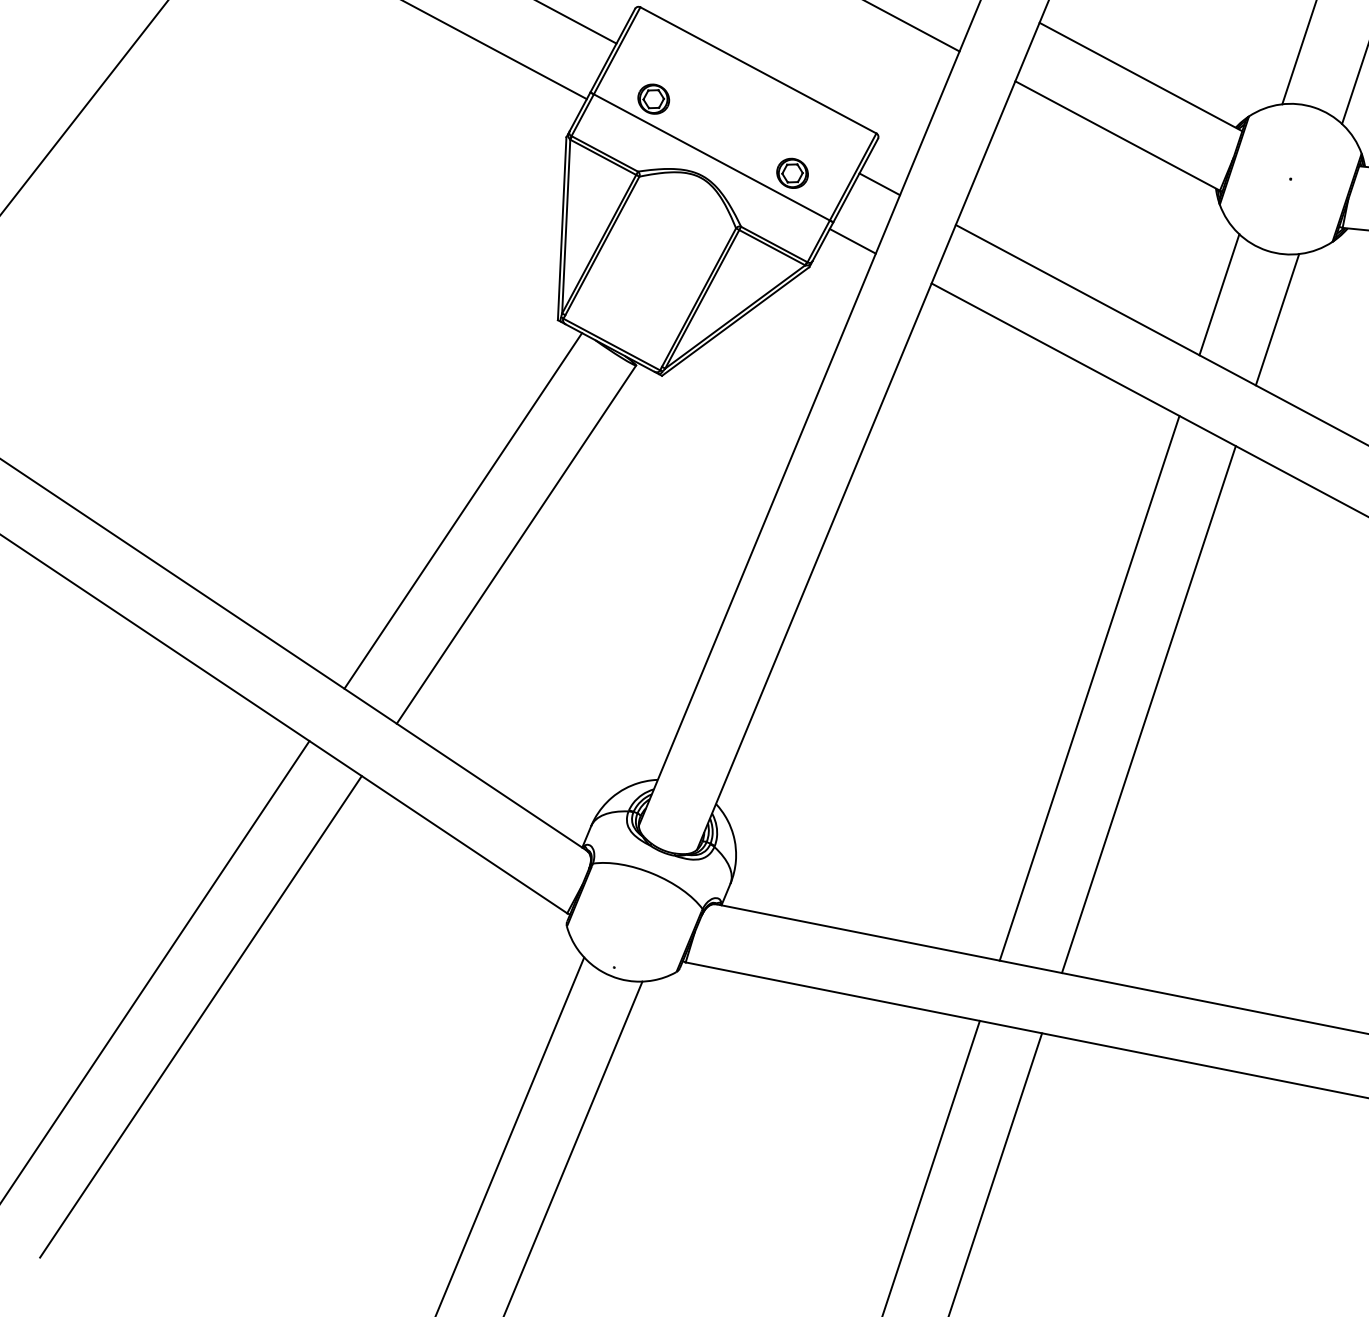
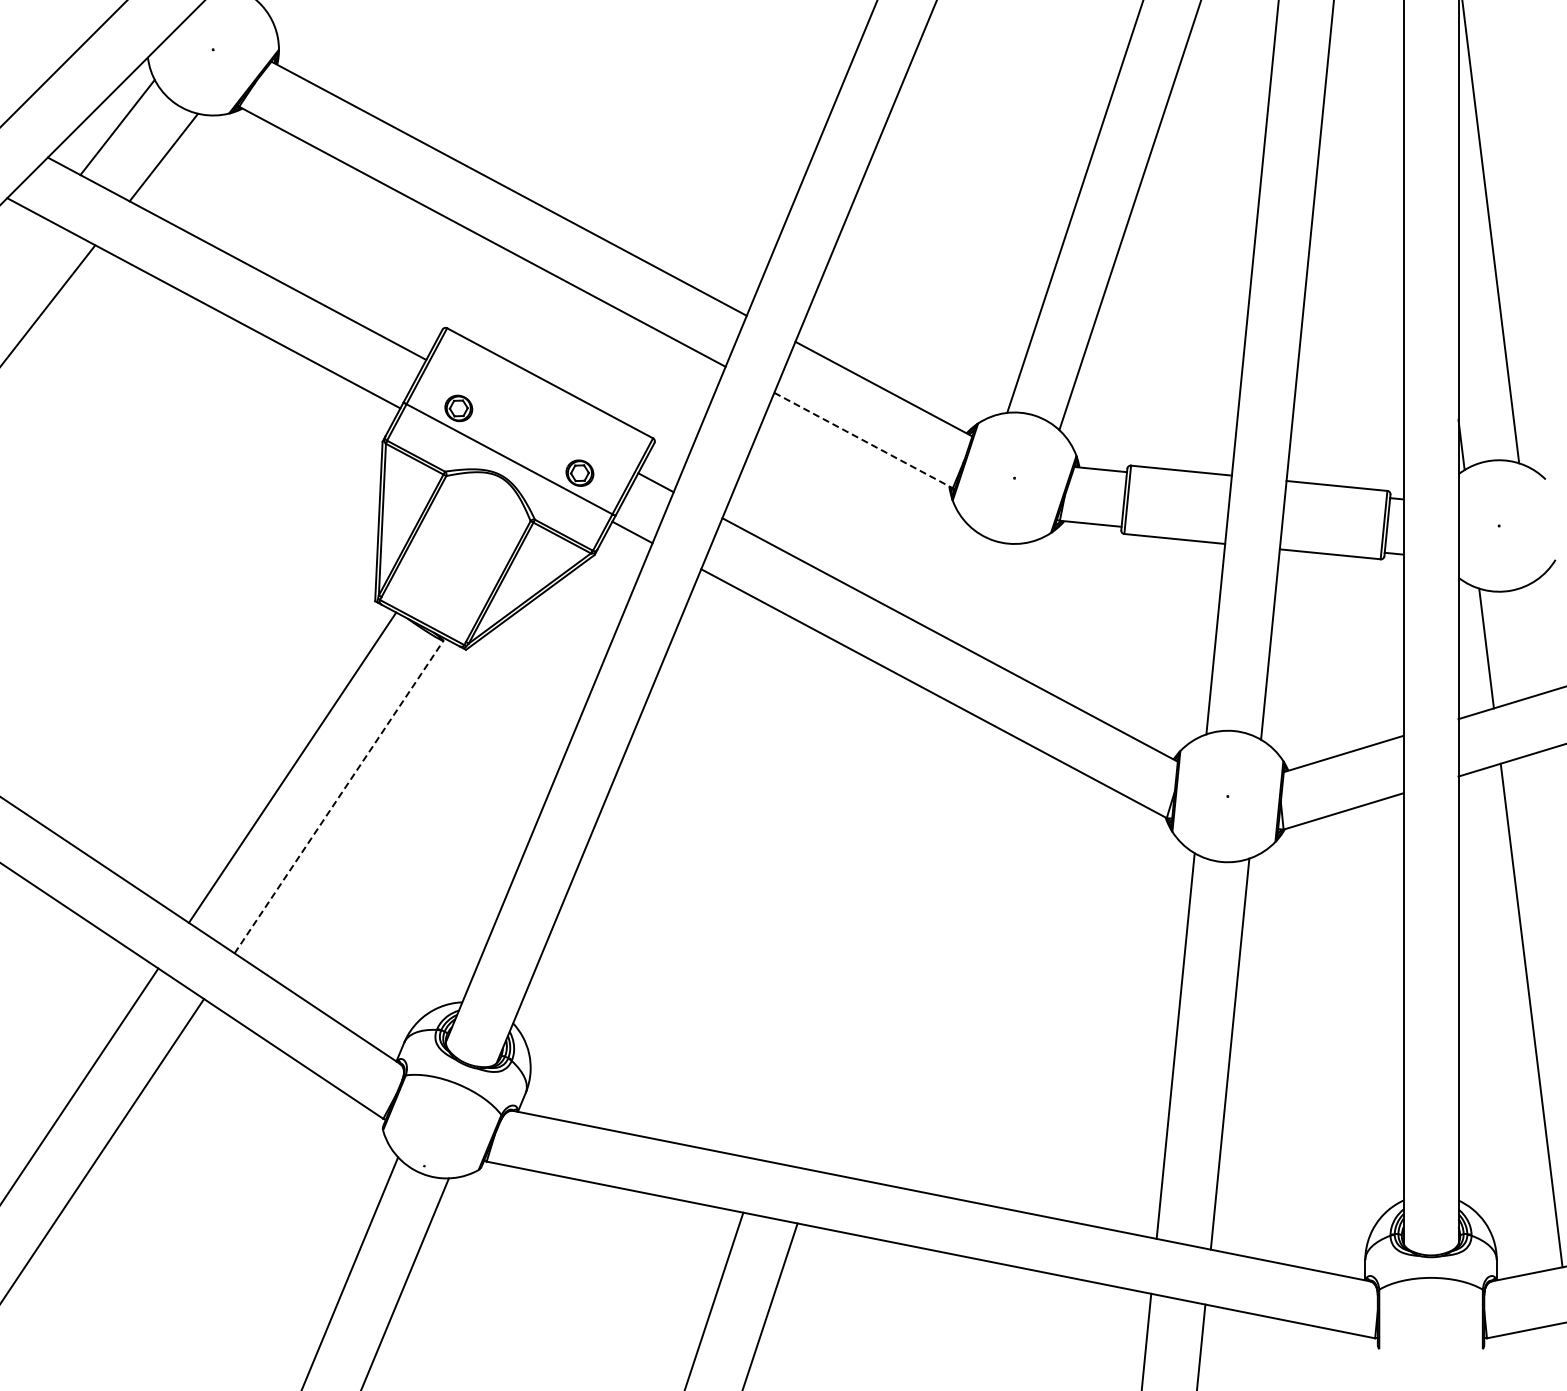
line: (1118, 135) -> (864, 440), solid -> dashed
line: (1218, 294) -> (951, 578), removed
line: (1276, 319) -> (1002, 600), removed
line: (517, 545) -> (339, 797), solid -> dashed
line: (1088, 688) -> (838, 922), removed
line: (1148, 708) -> (890, 940), removed

